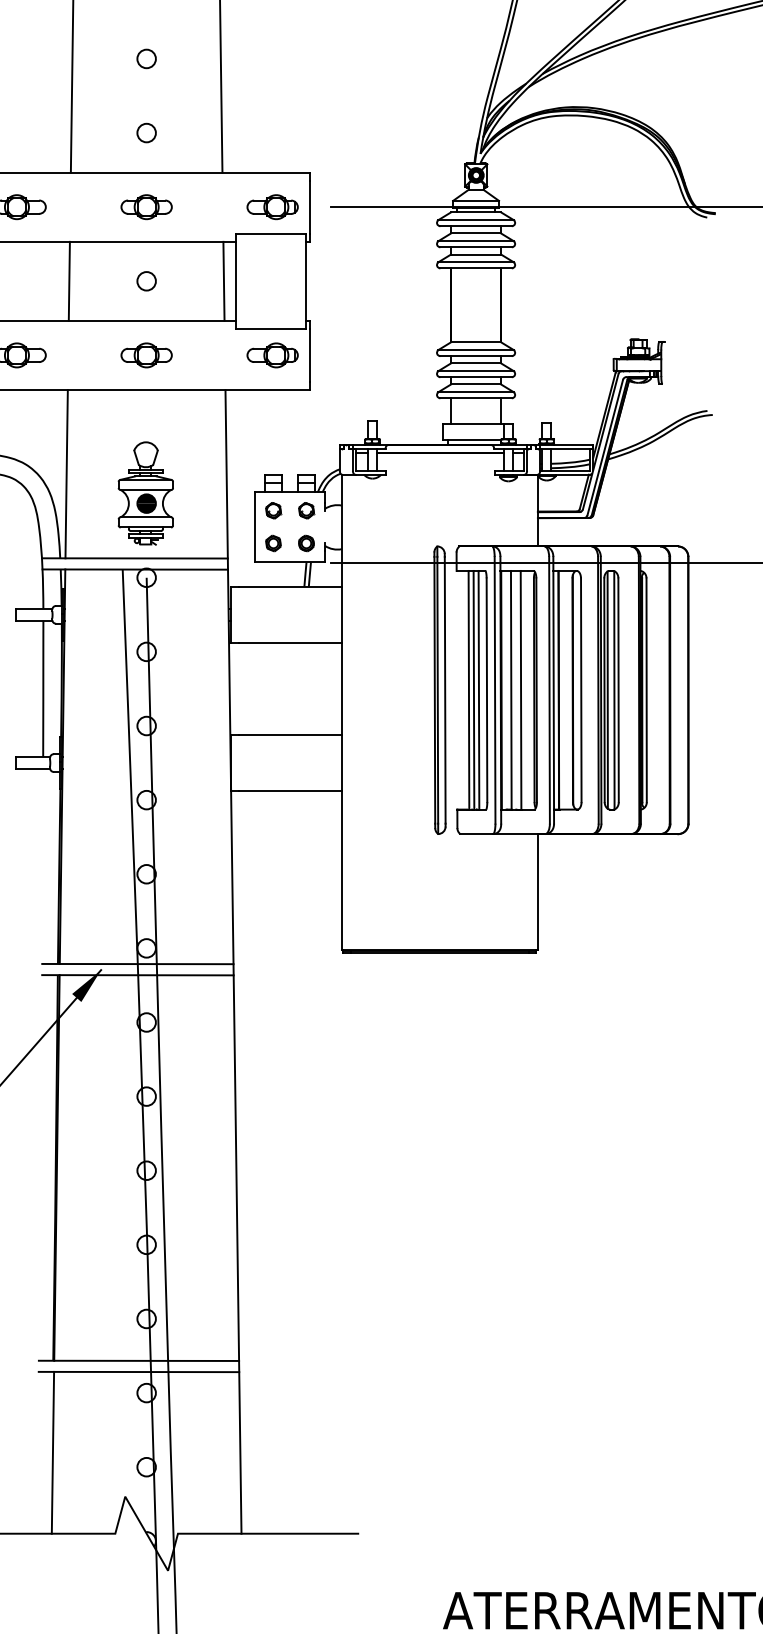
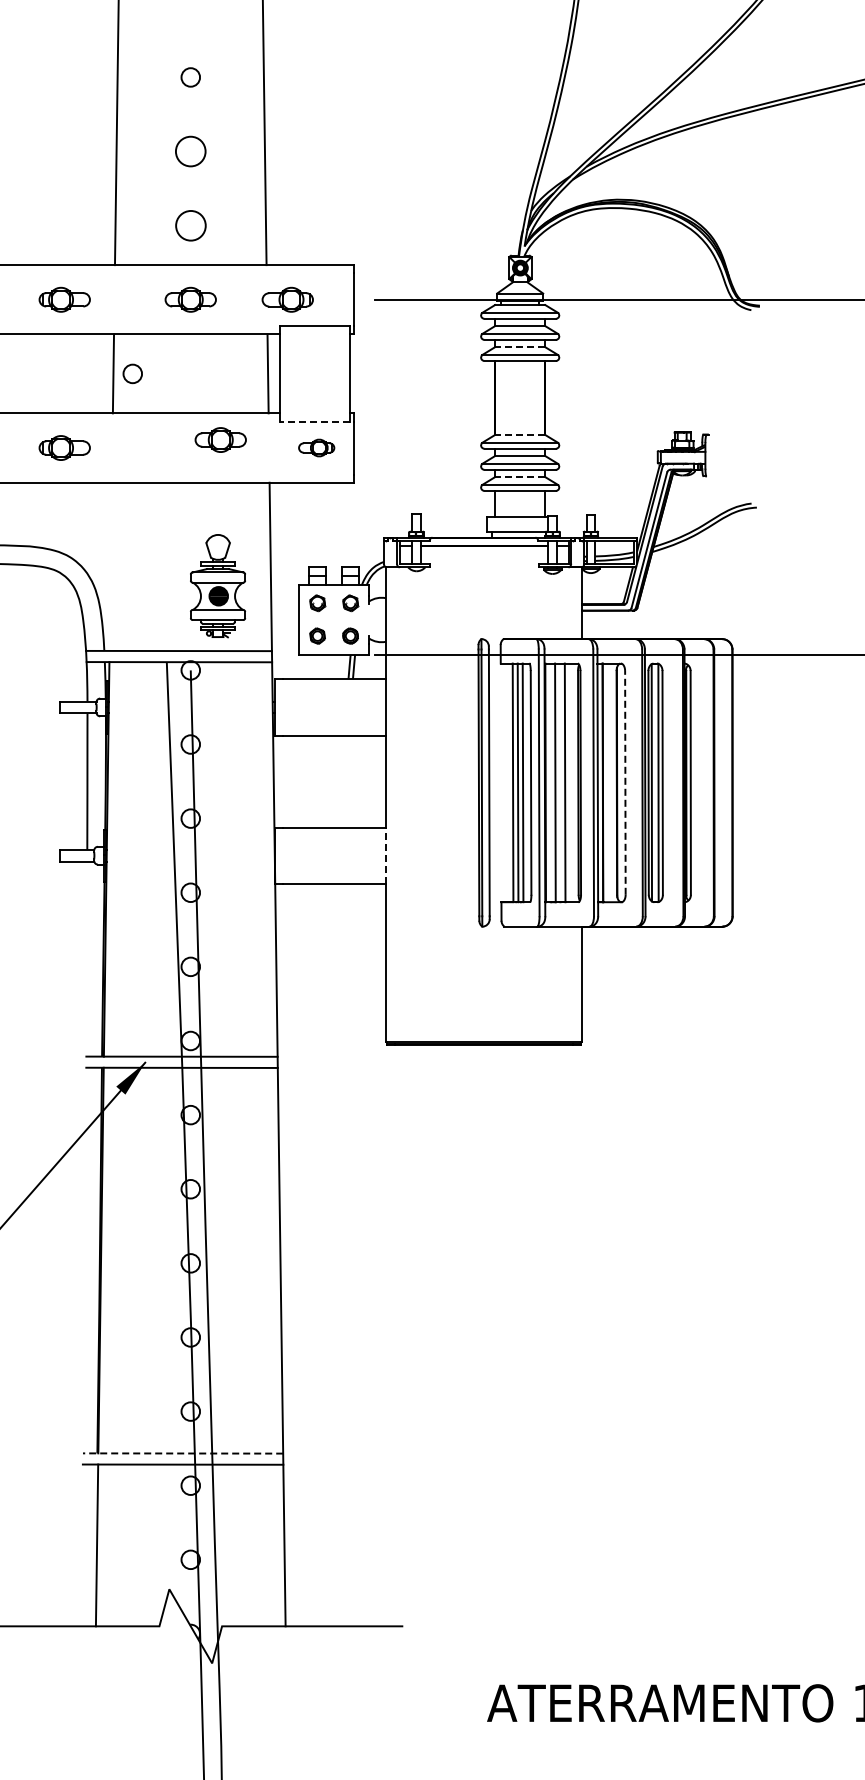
circle: (146, 58) -> (190, 151), size x1.6
circle: (146, 132) -> (190, 225), size x1.6
part: (272, 206) -> (287, 299), moved
line: (475, 254) -> (519, 347), solid -> dashed
circle: (146, 280) -> (132, 373), moved
line: (270, 328) -> (314, 421), solid -> dashed
line: (475, 341) -> (519, 434), solid -> dashed
part: (146, 354) -> (220, 439), moved
part: (272, 354) -> (316, 447), size x0.7
line: (475, 384) -> (519, 477), solid -> dashed
line: (66, 473) -> (110, 566), removed
part: (145, 493) -> (217, 586), moved
line: (581, 689) -> (625, 782), solid -> dashed
line: (342, 762) -> (386, 855), solid -> dashed
line: (138, 1360) -> (182, 1453), solid -> dashed

